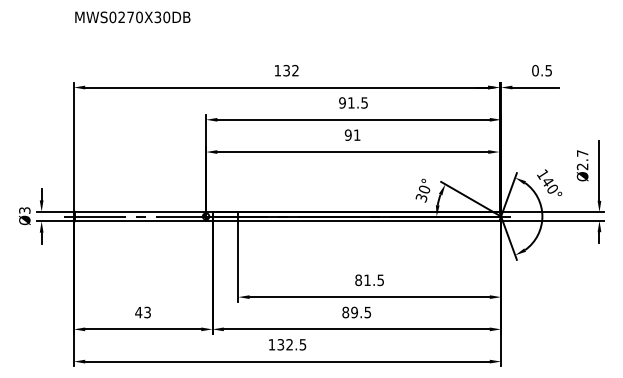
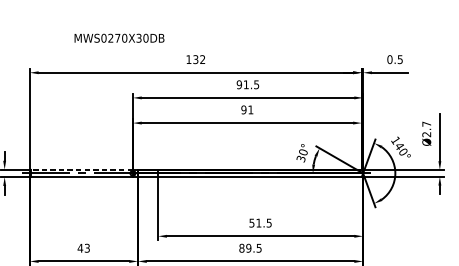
text: (132, 17) -> (119, 38), moved
line: (140, 211) -> (81, 169), solid -> dashed
text: (358, 280) -> (251, 223), 81.5 -> 51.5

